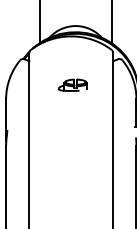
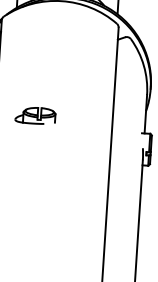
part: (72, 84) -> (35, 114), moved

